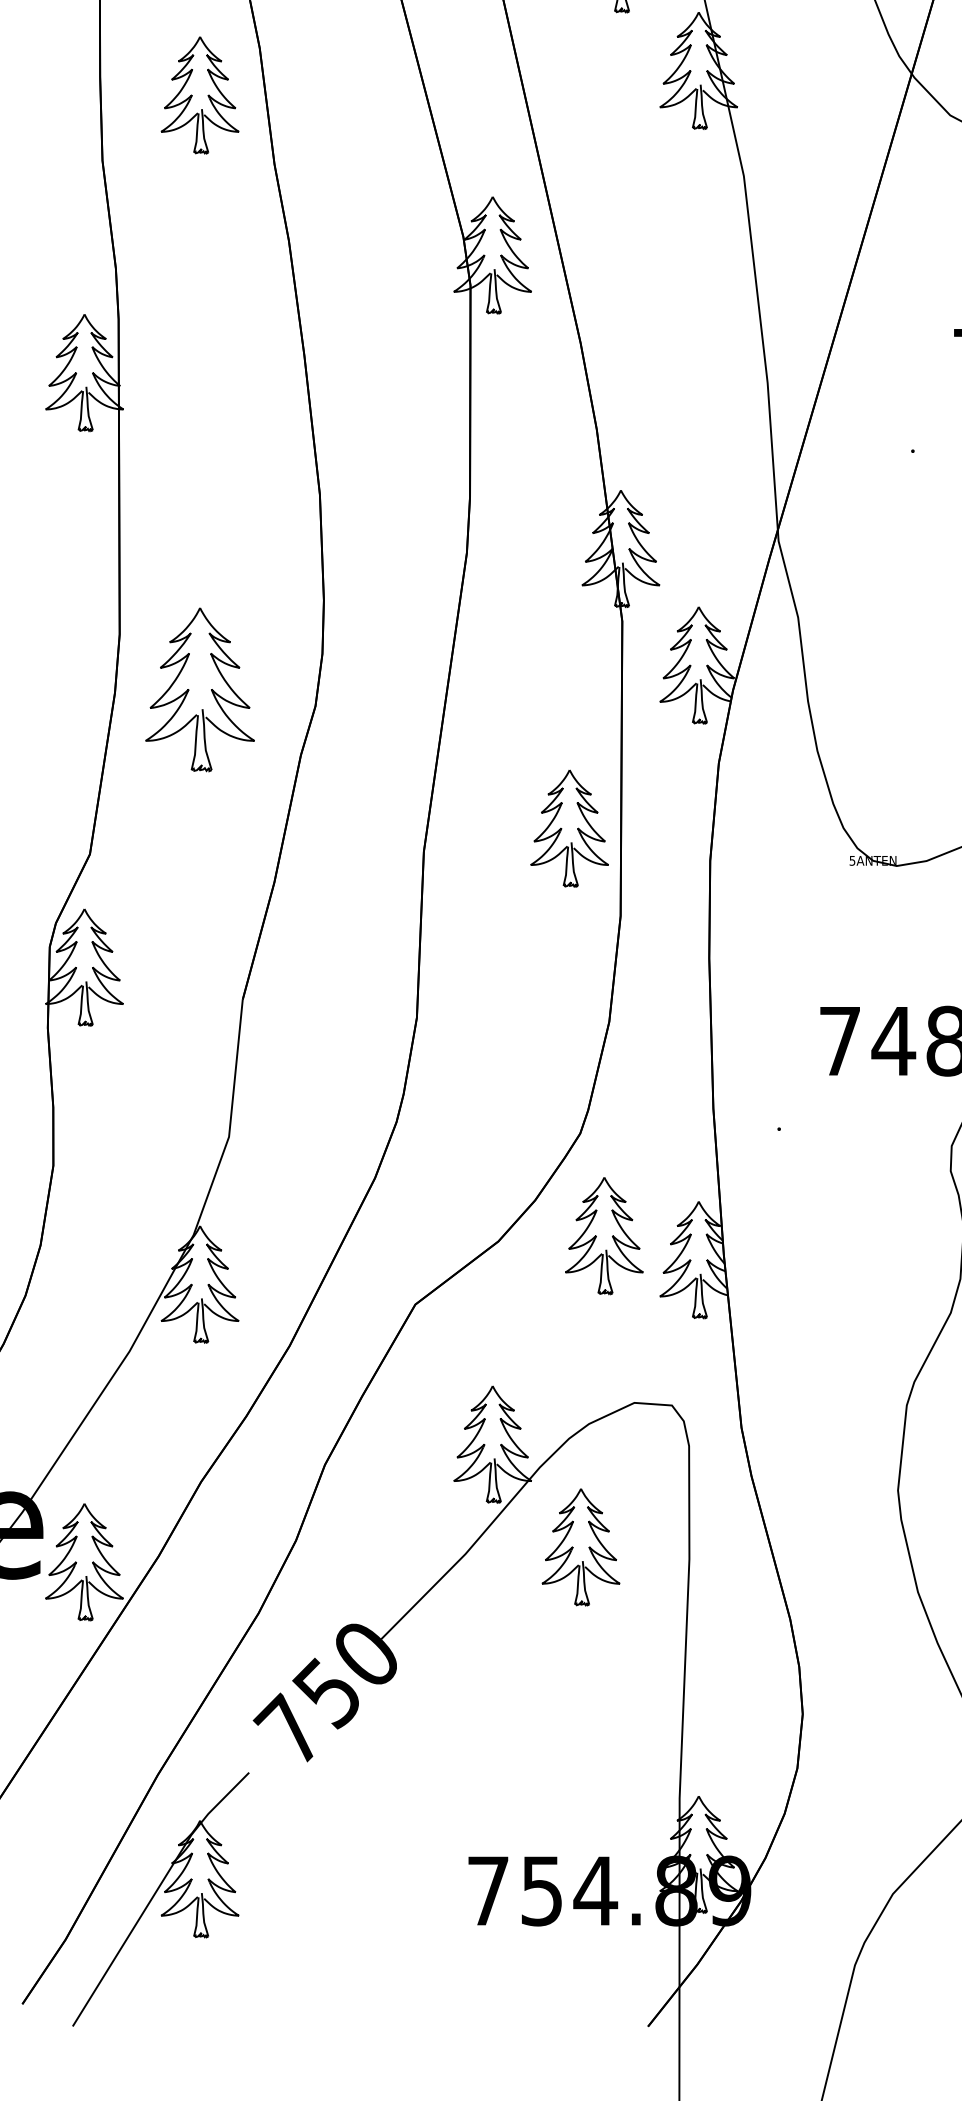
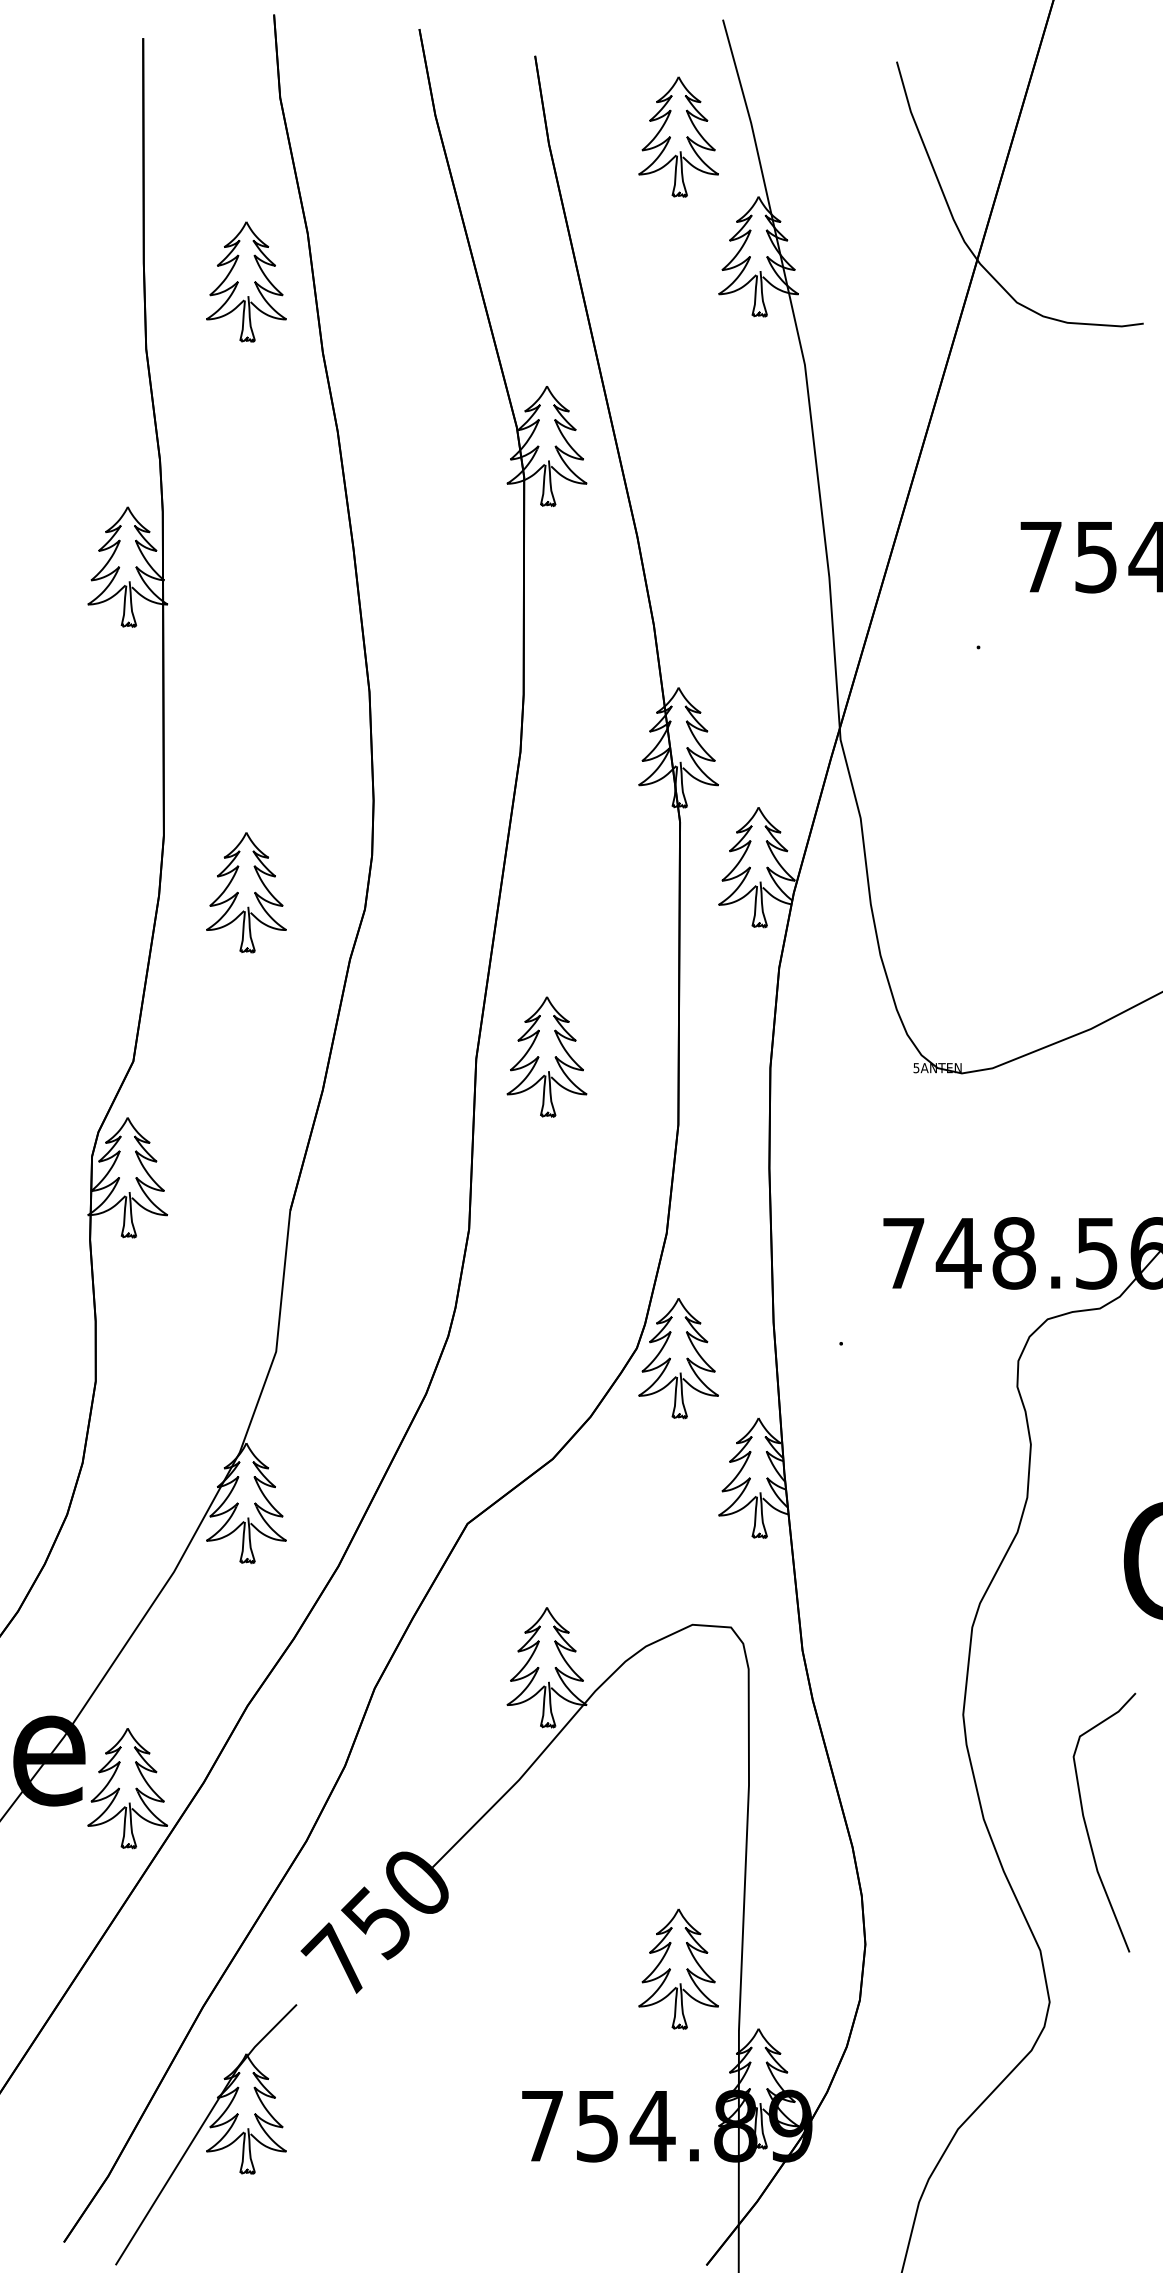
part: (200, 689) -> (246, 892), size x0.71
part: (569, 828) -> (546, 1056), moved
part: (604, 1236) -> (678, 1358), moved
part: (580, 1546) -> (678, 1968), moved

